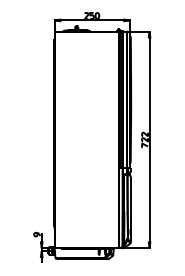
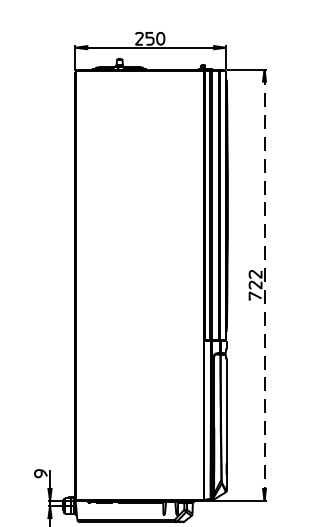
line: (149, 139) -> (264, 284), solid -> dashed

